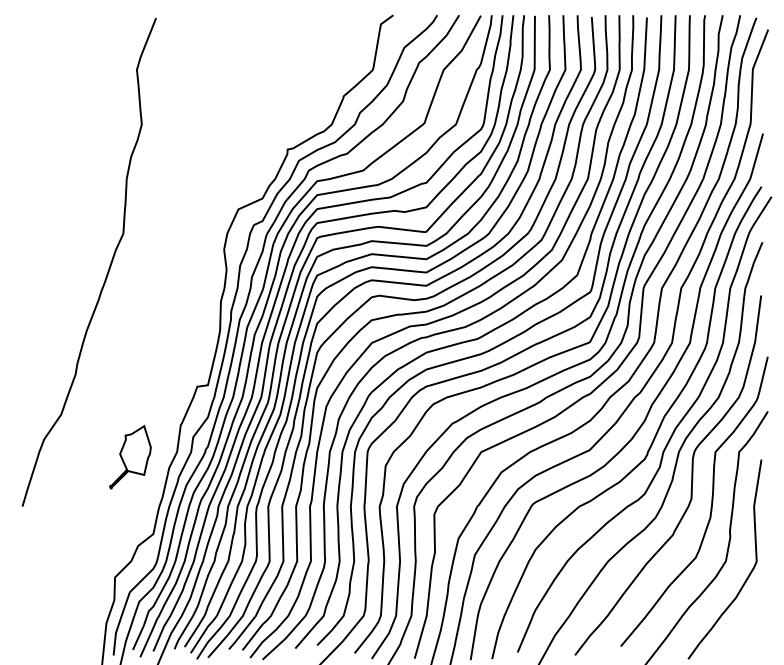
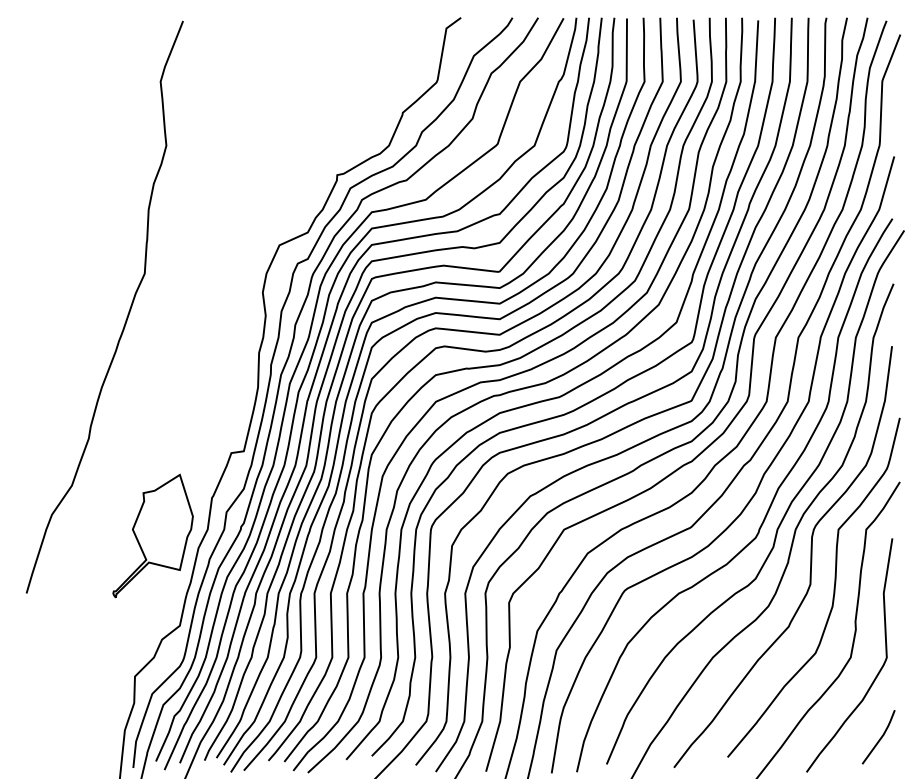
part: (130, 457) -> (153, 535), size x1.67
line: (750, 630) -> (879, 738), added

